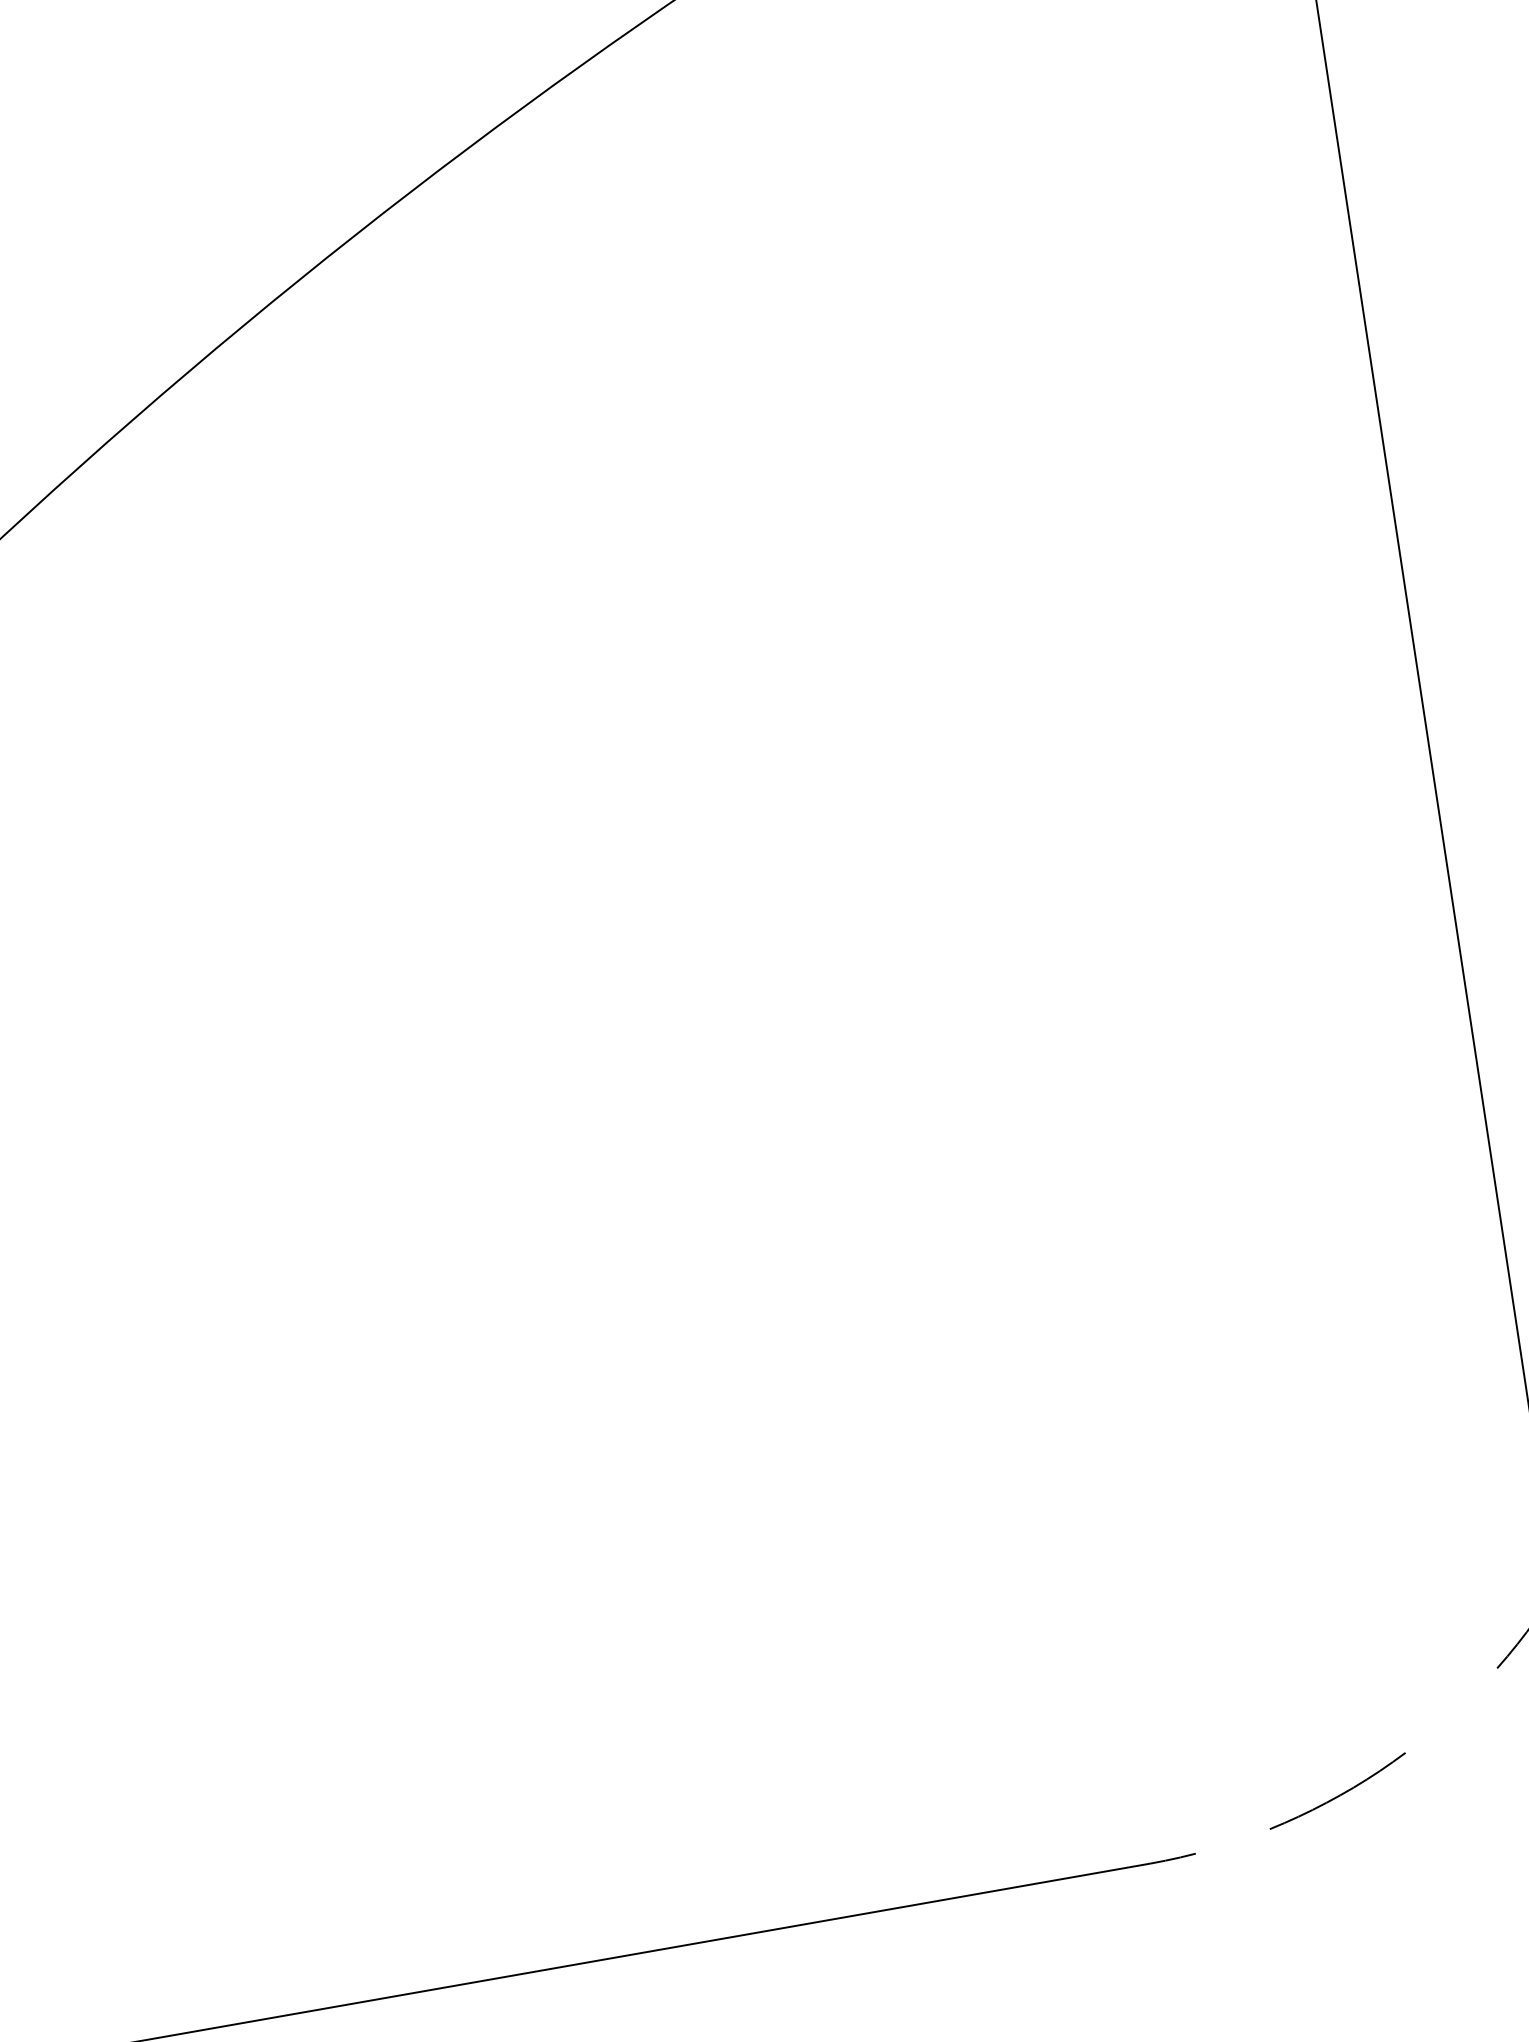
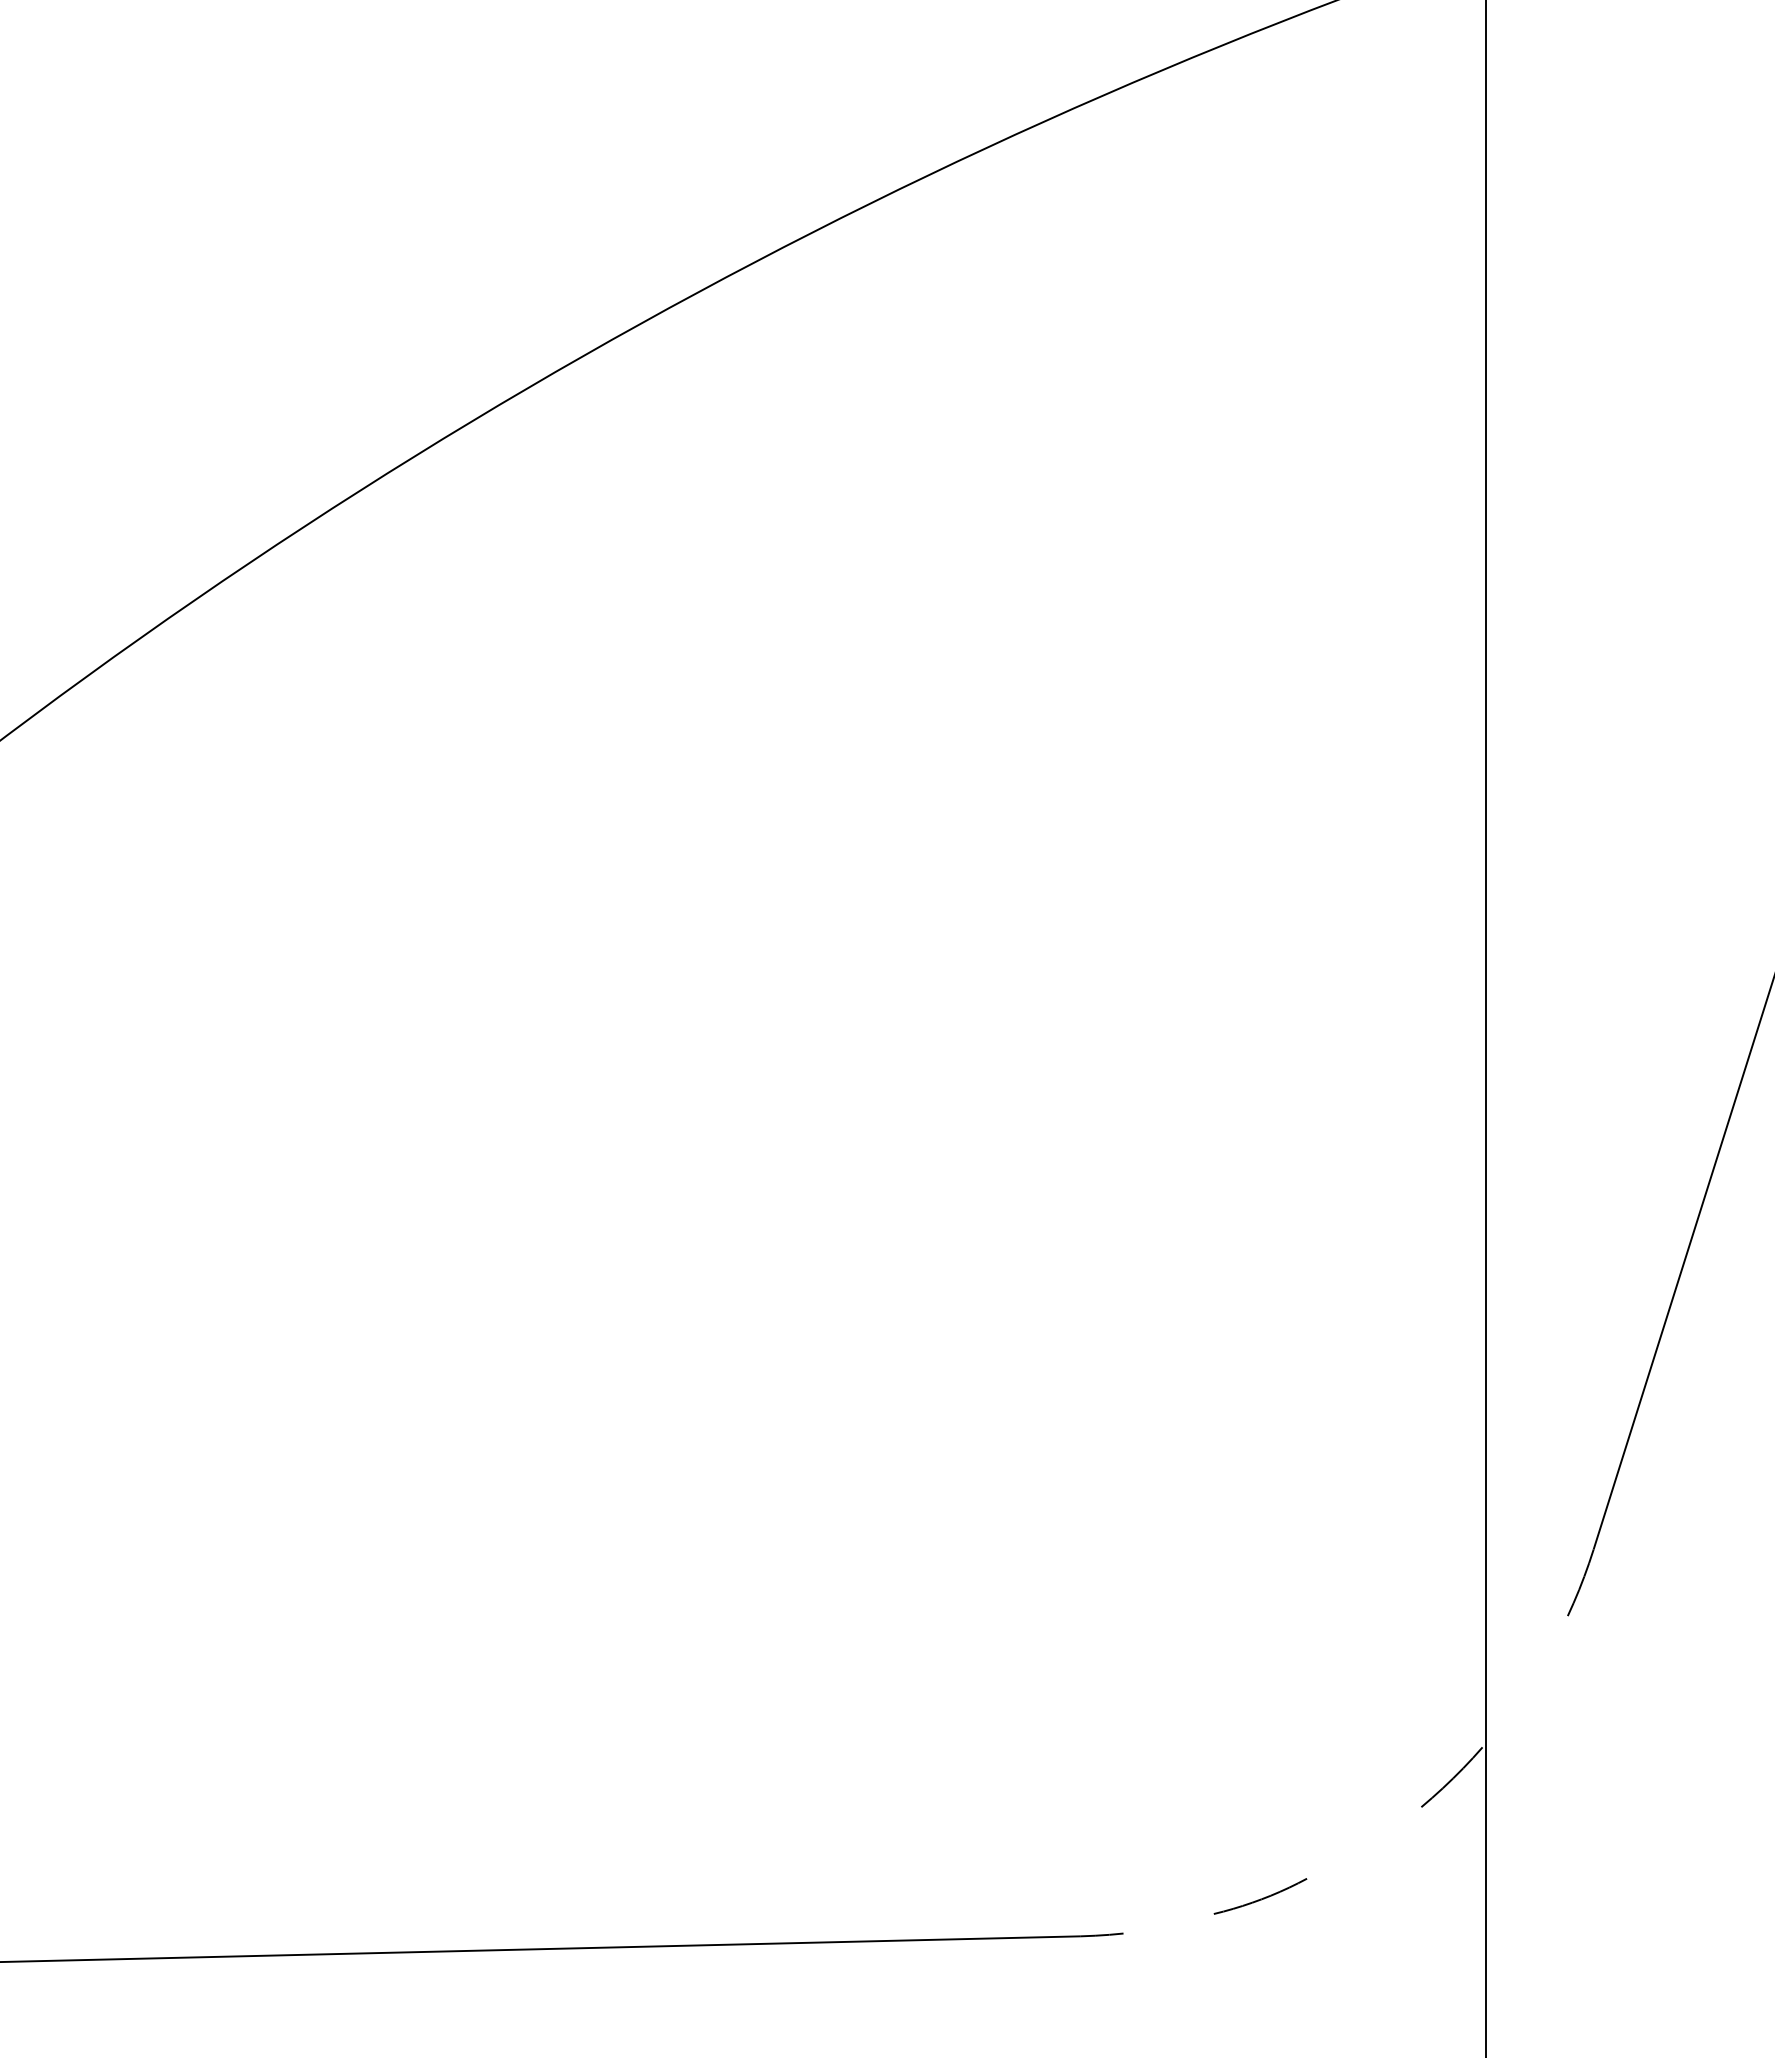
part: (1337, 1791) -> (1260, 1896), size x0.7

